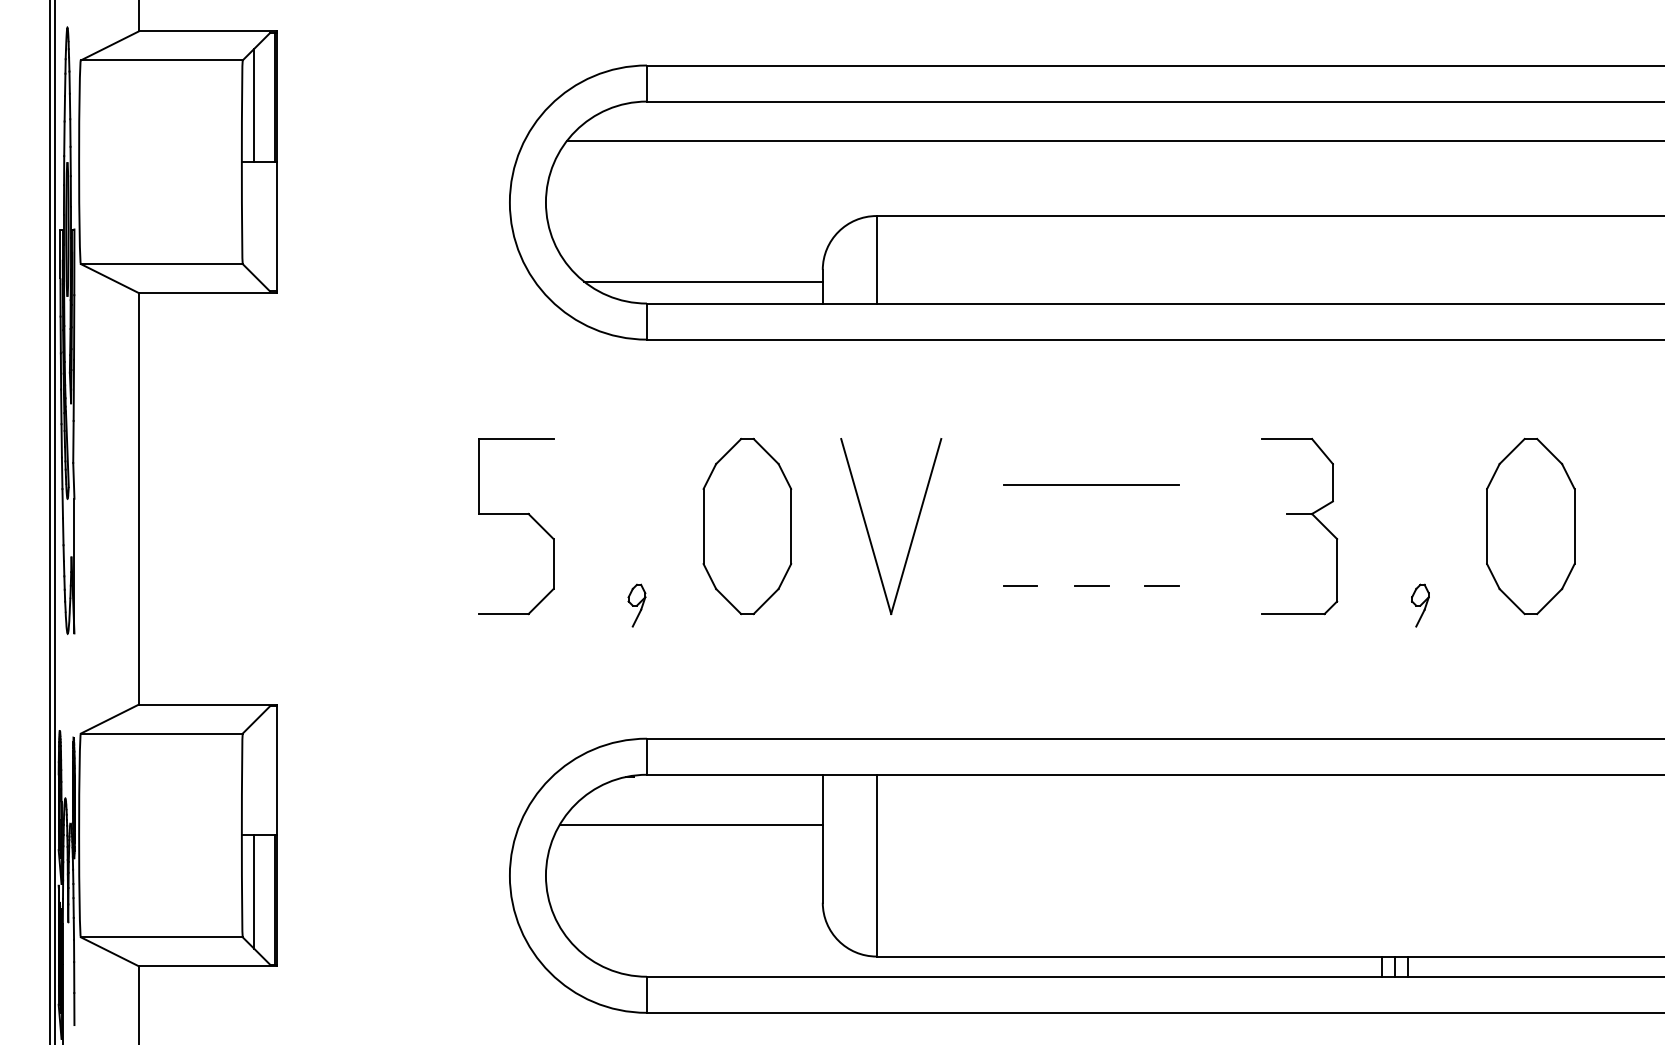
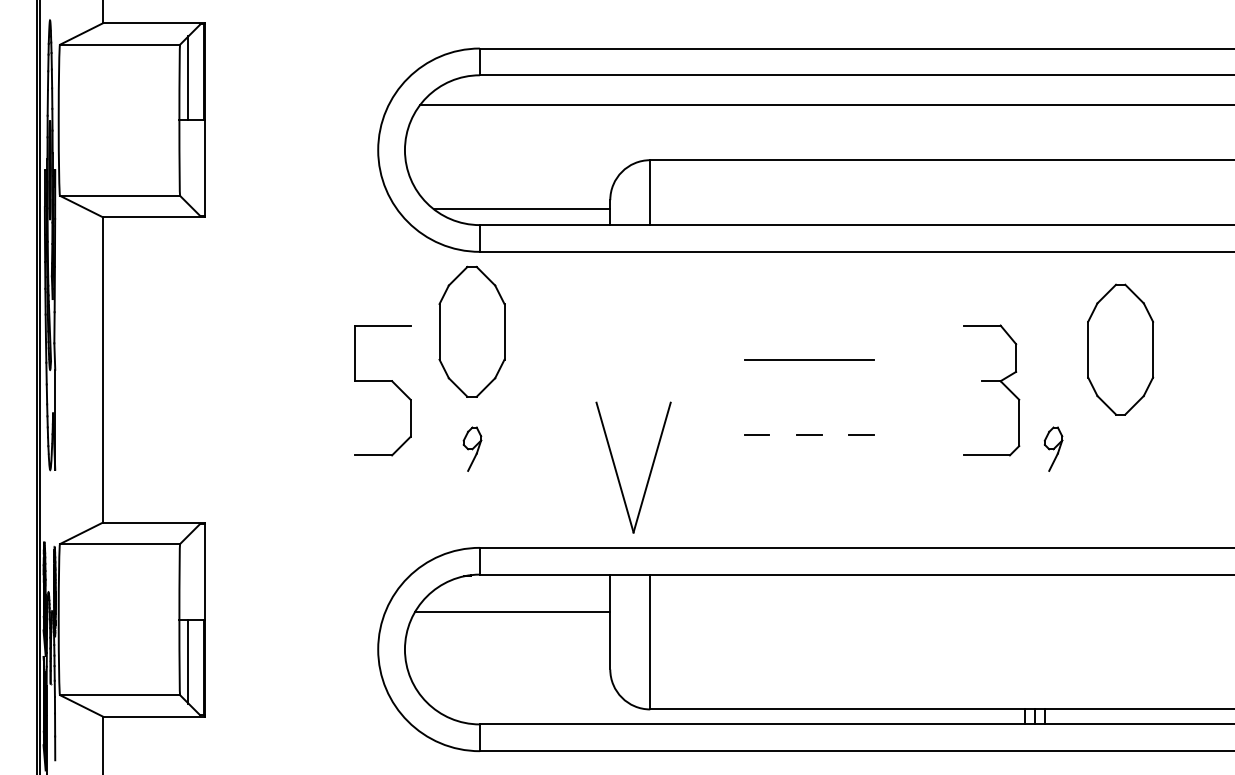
part: (1299, 514) -> (991, 381), moved
part: (747, 526) -> (472, 331), moved
part: (1530, 526) -> (1120, 349), moved
part: (913, 531) -> (650, 471), moved
part: (636, 605) -> (472, 449), size x1.4
part: (1420, 605) -> (1053, 449), size x1.4

